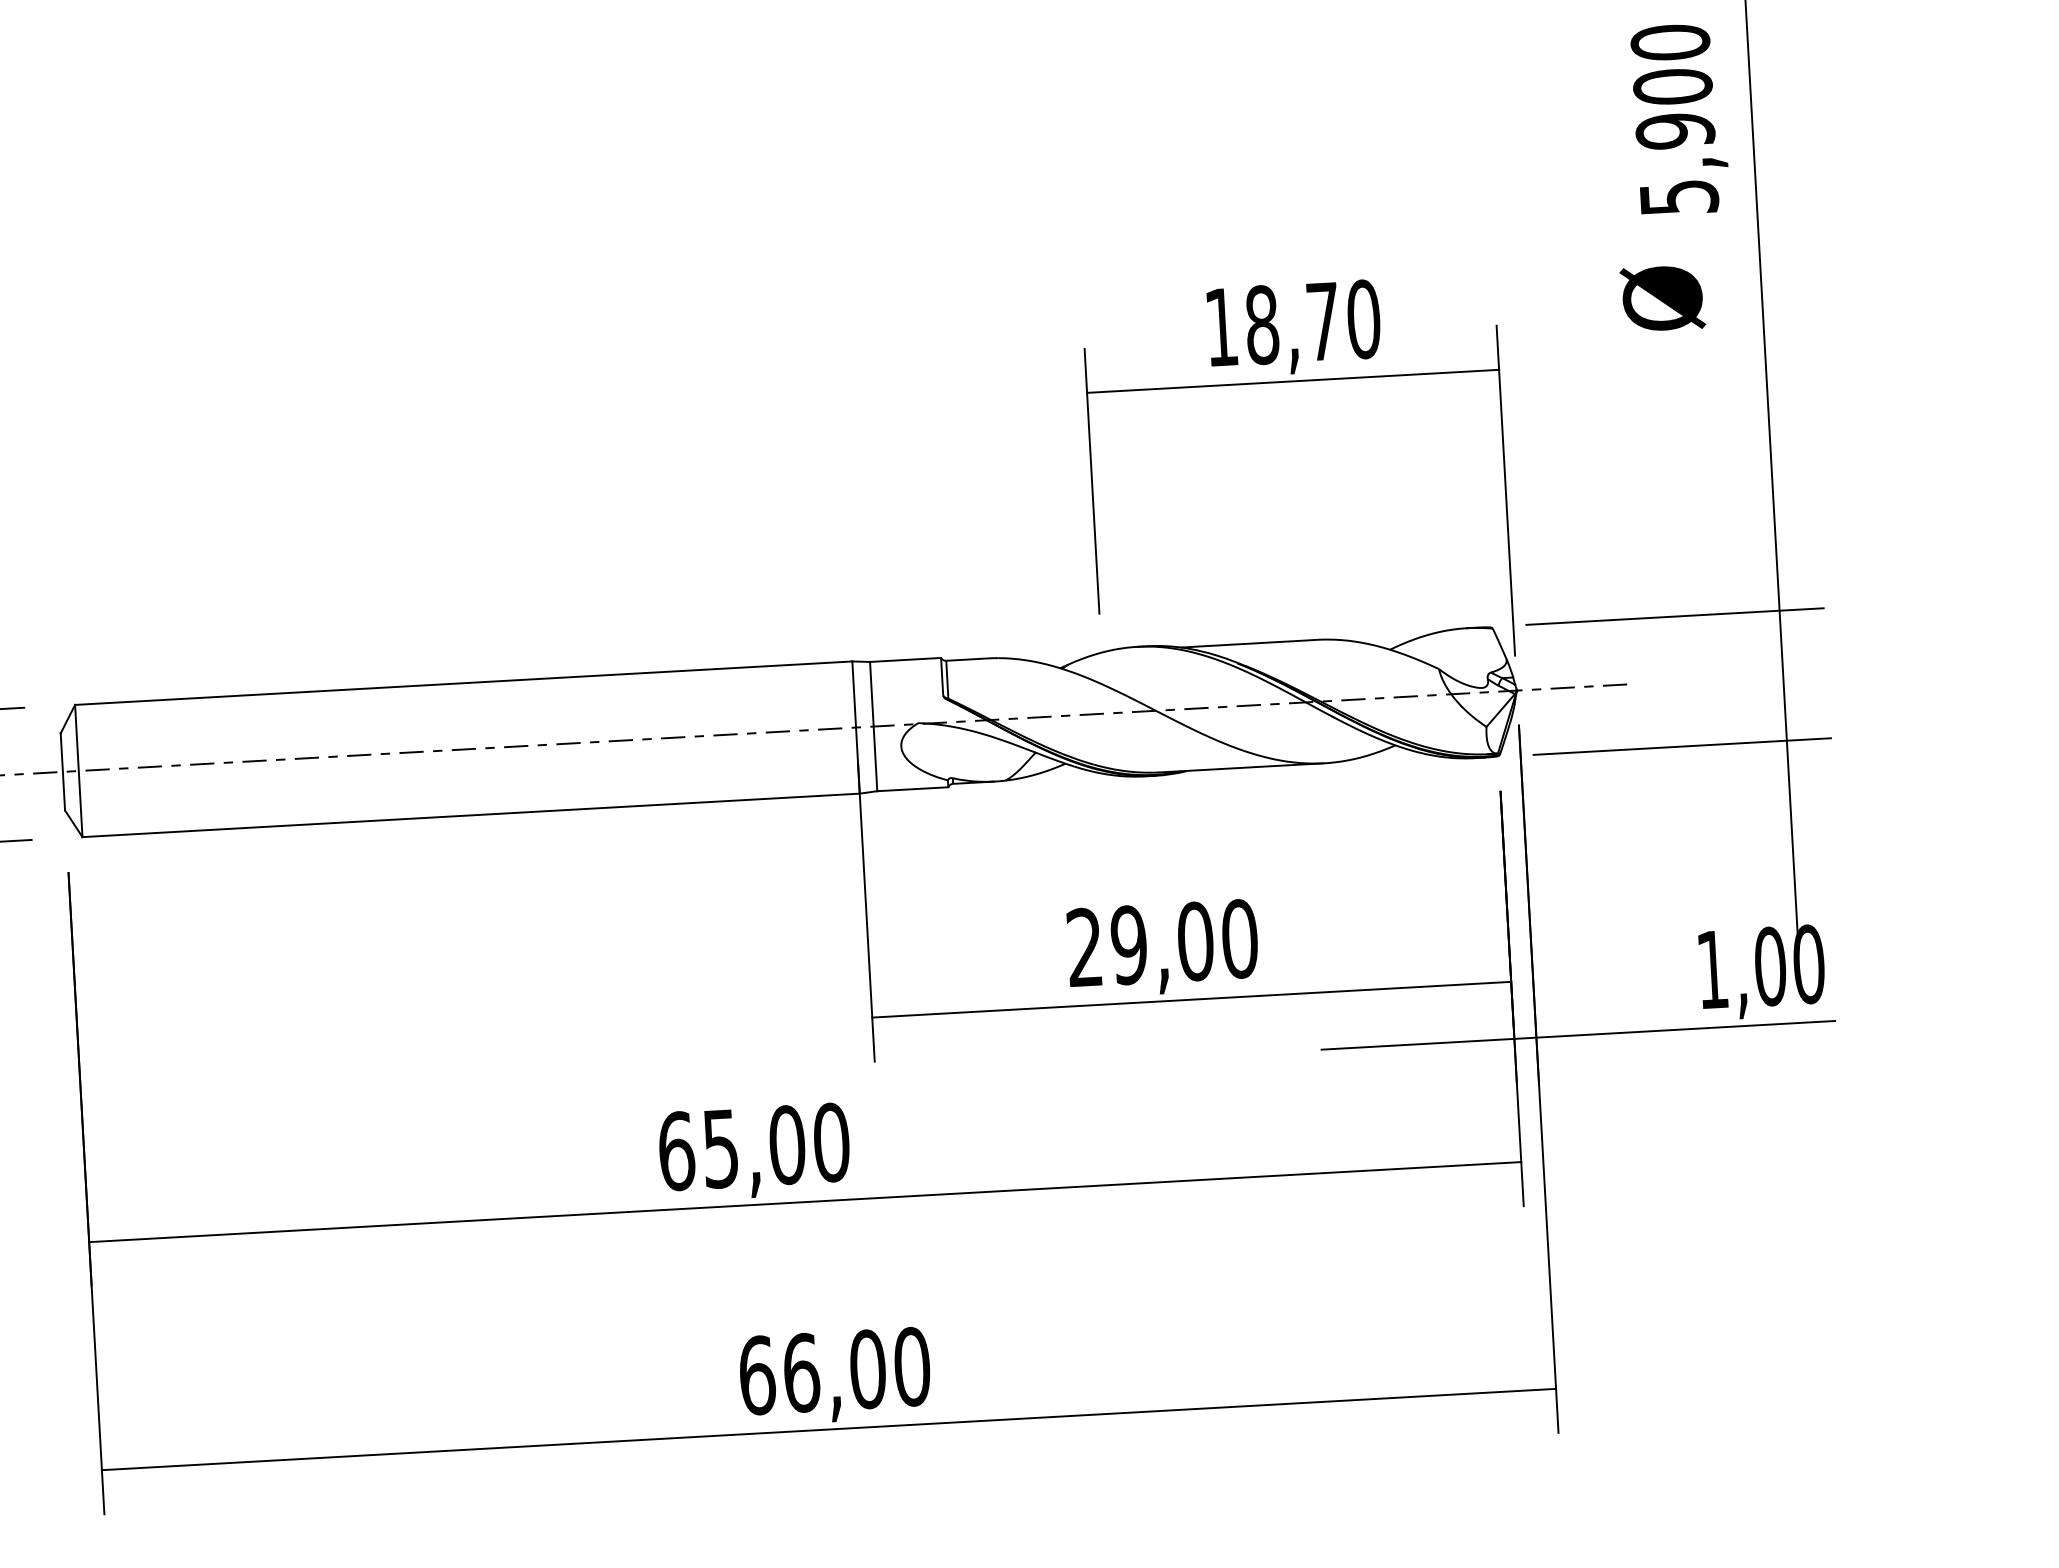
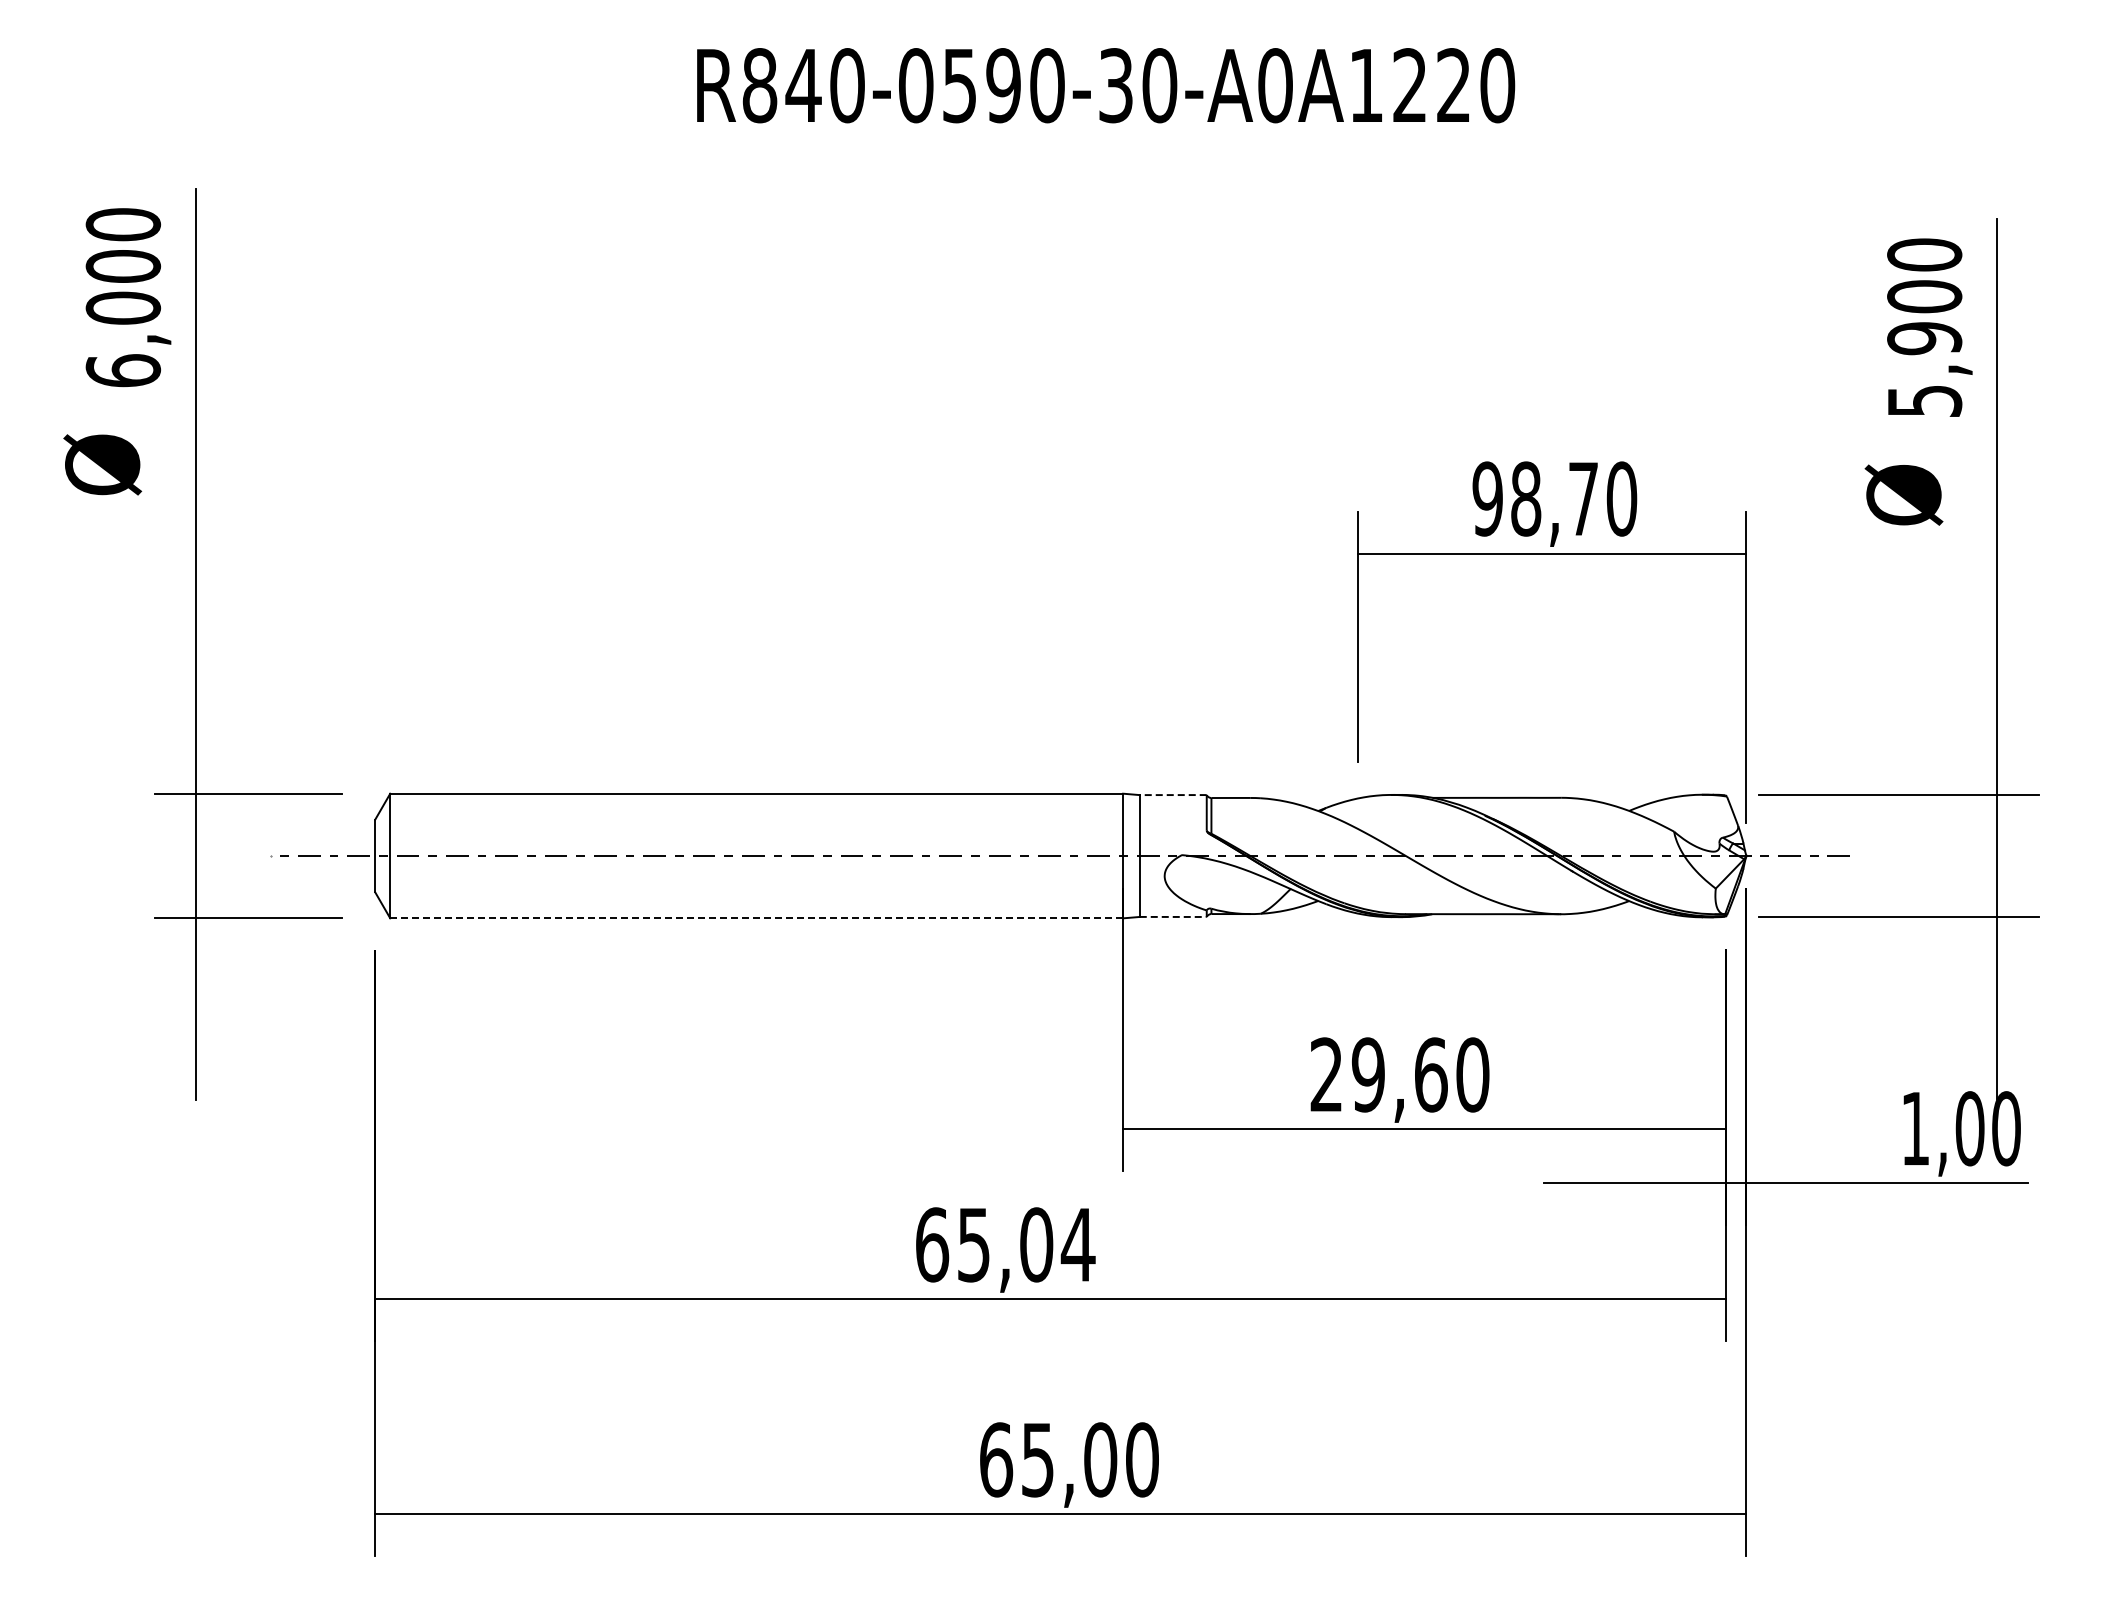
text: (1221, 326) -> (1487, 498), 18,70 -> 98,70
line: (904, 660) -> (1172, 795), solid -> dashed
line: (913, 788) -> (1173, 916), solid -> dashed
line: (471, 815) -> (757, 918), solid -> dashed
text: (1194, 941) -> (1430, 1074), 29,00 -> 29,60
text: (830, 1142) -> (1077, 1244), 65,00 -> 65,04
text: (801, 1372) -> (1037, 1459), 66,00 -> 65,00

